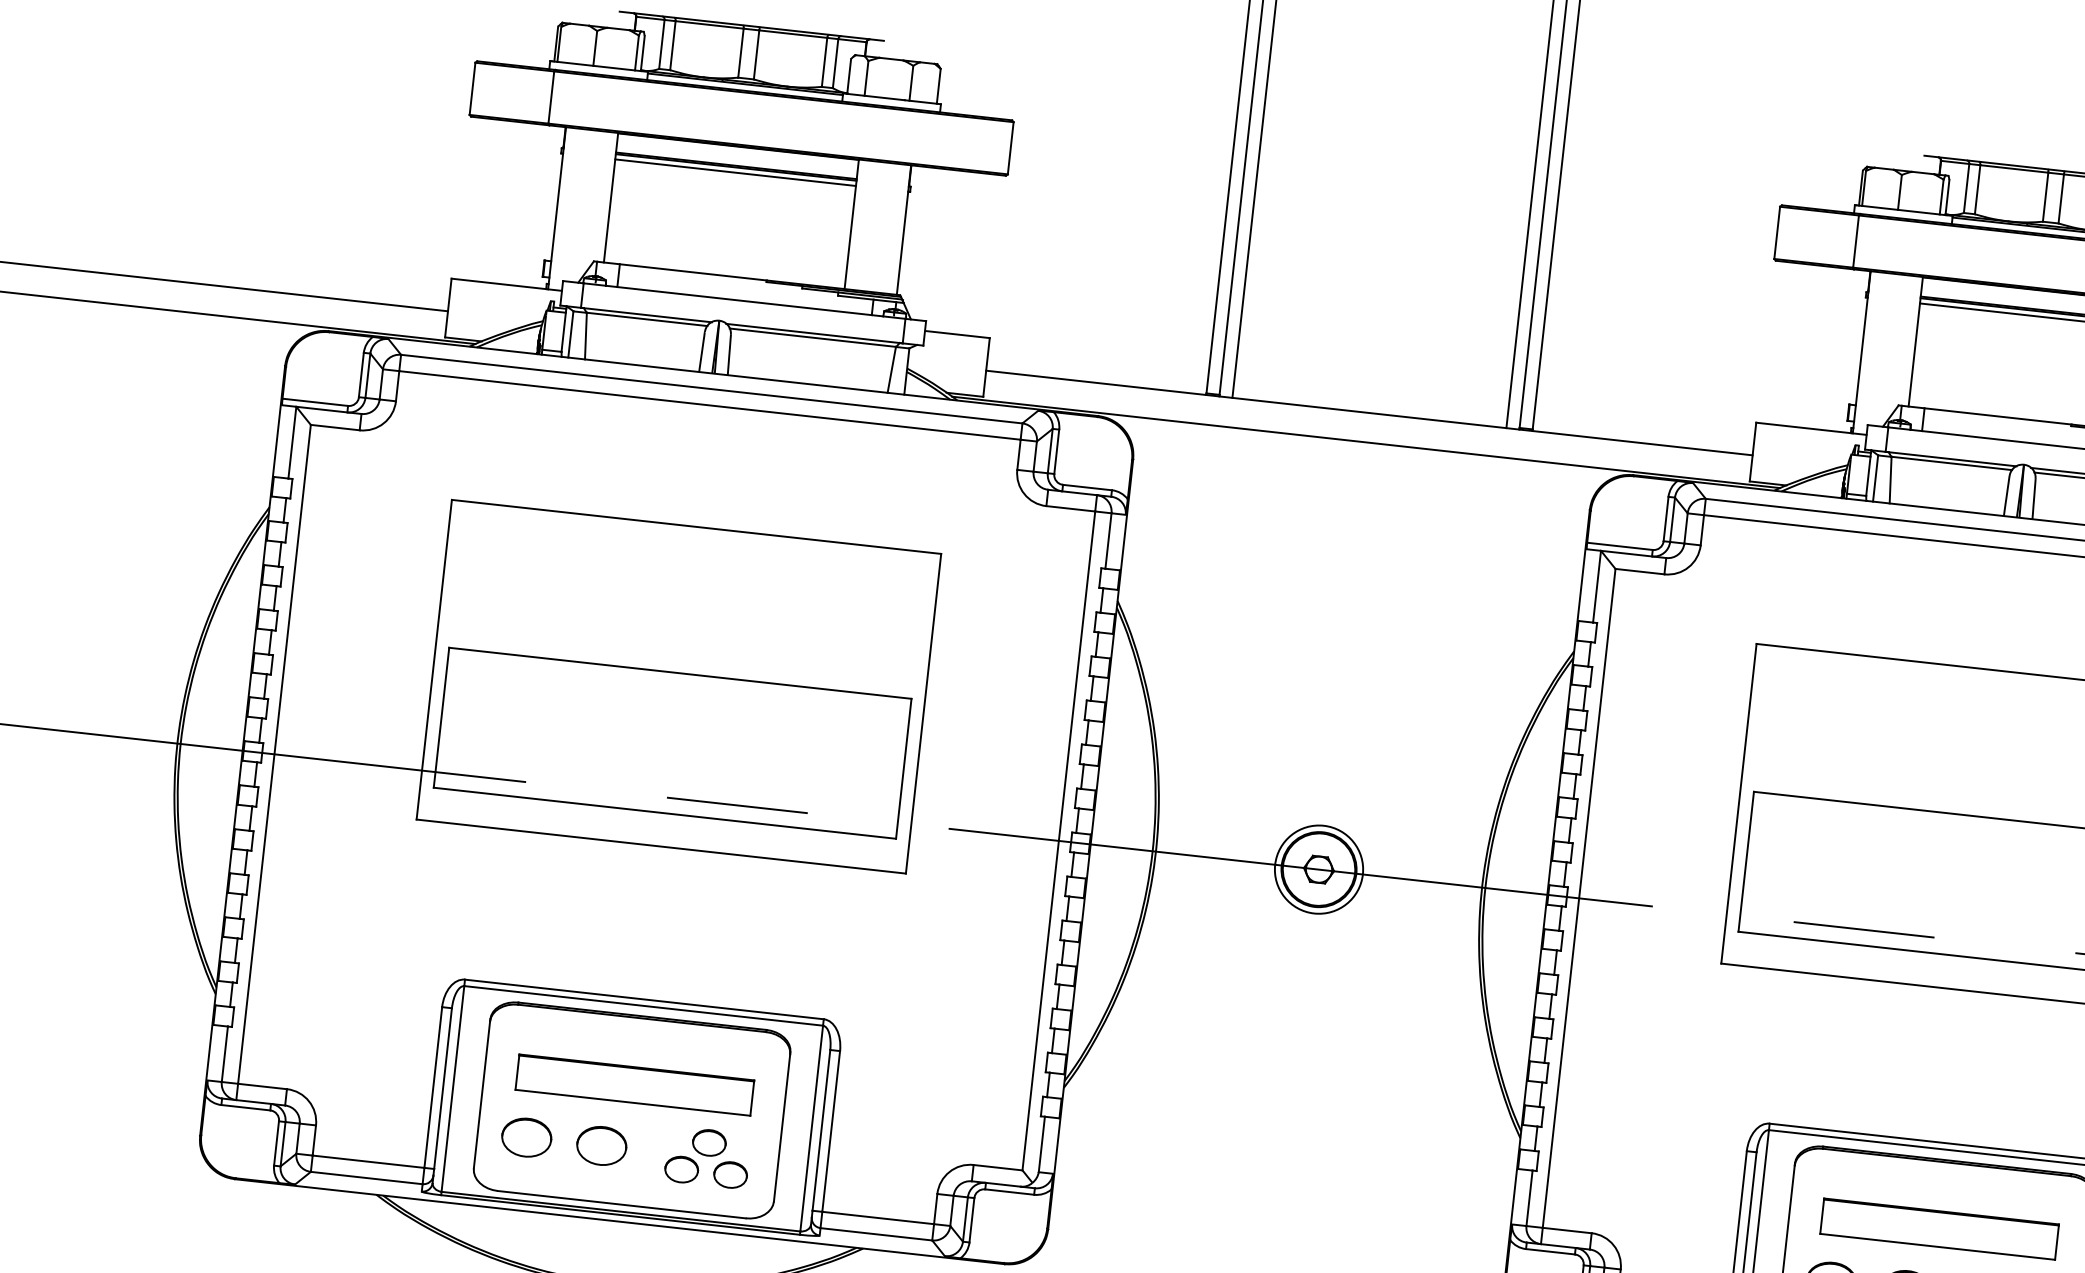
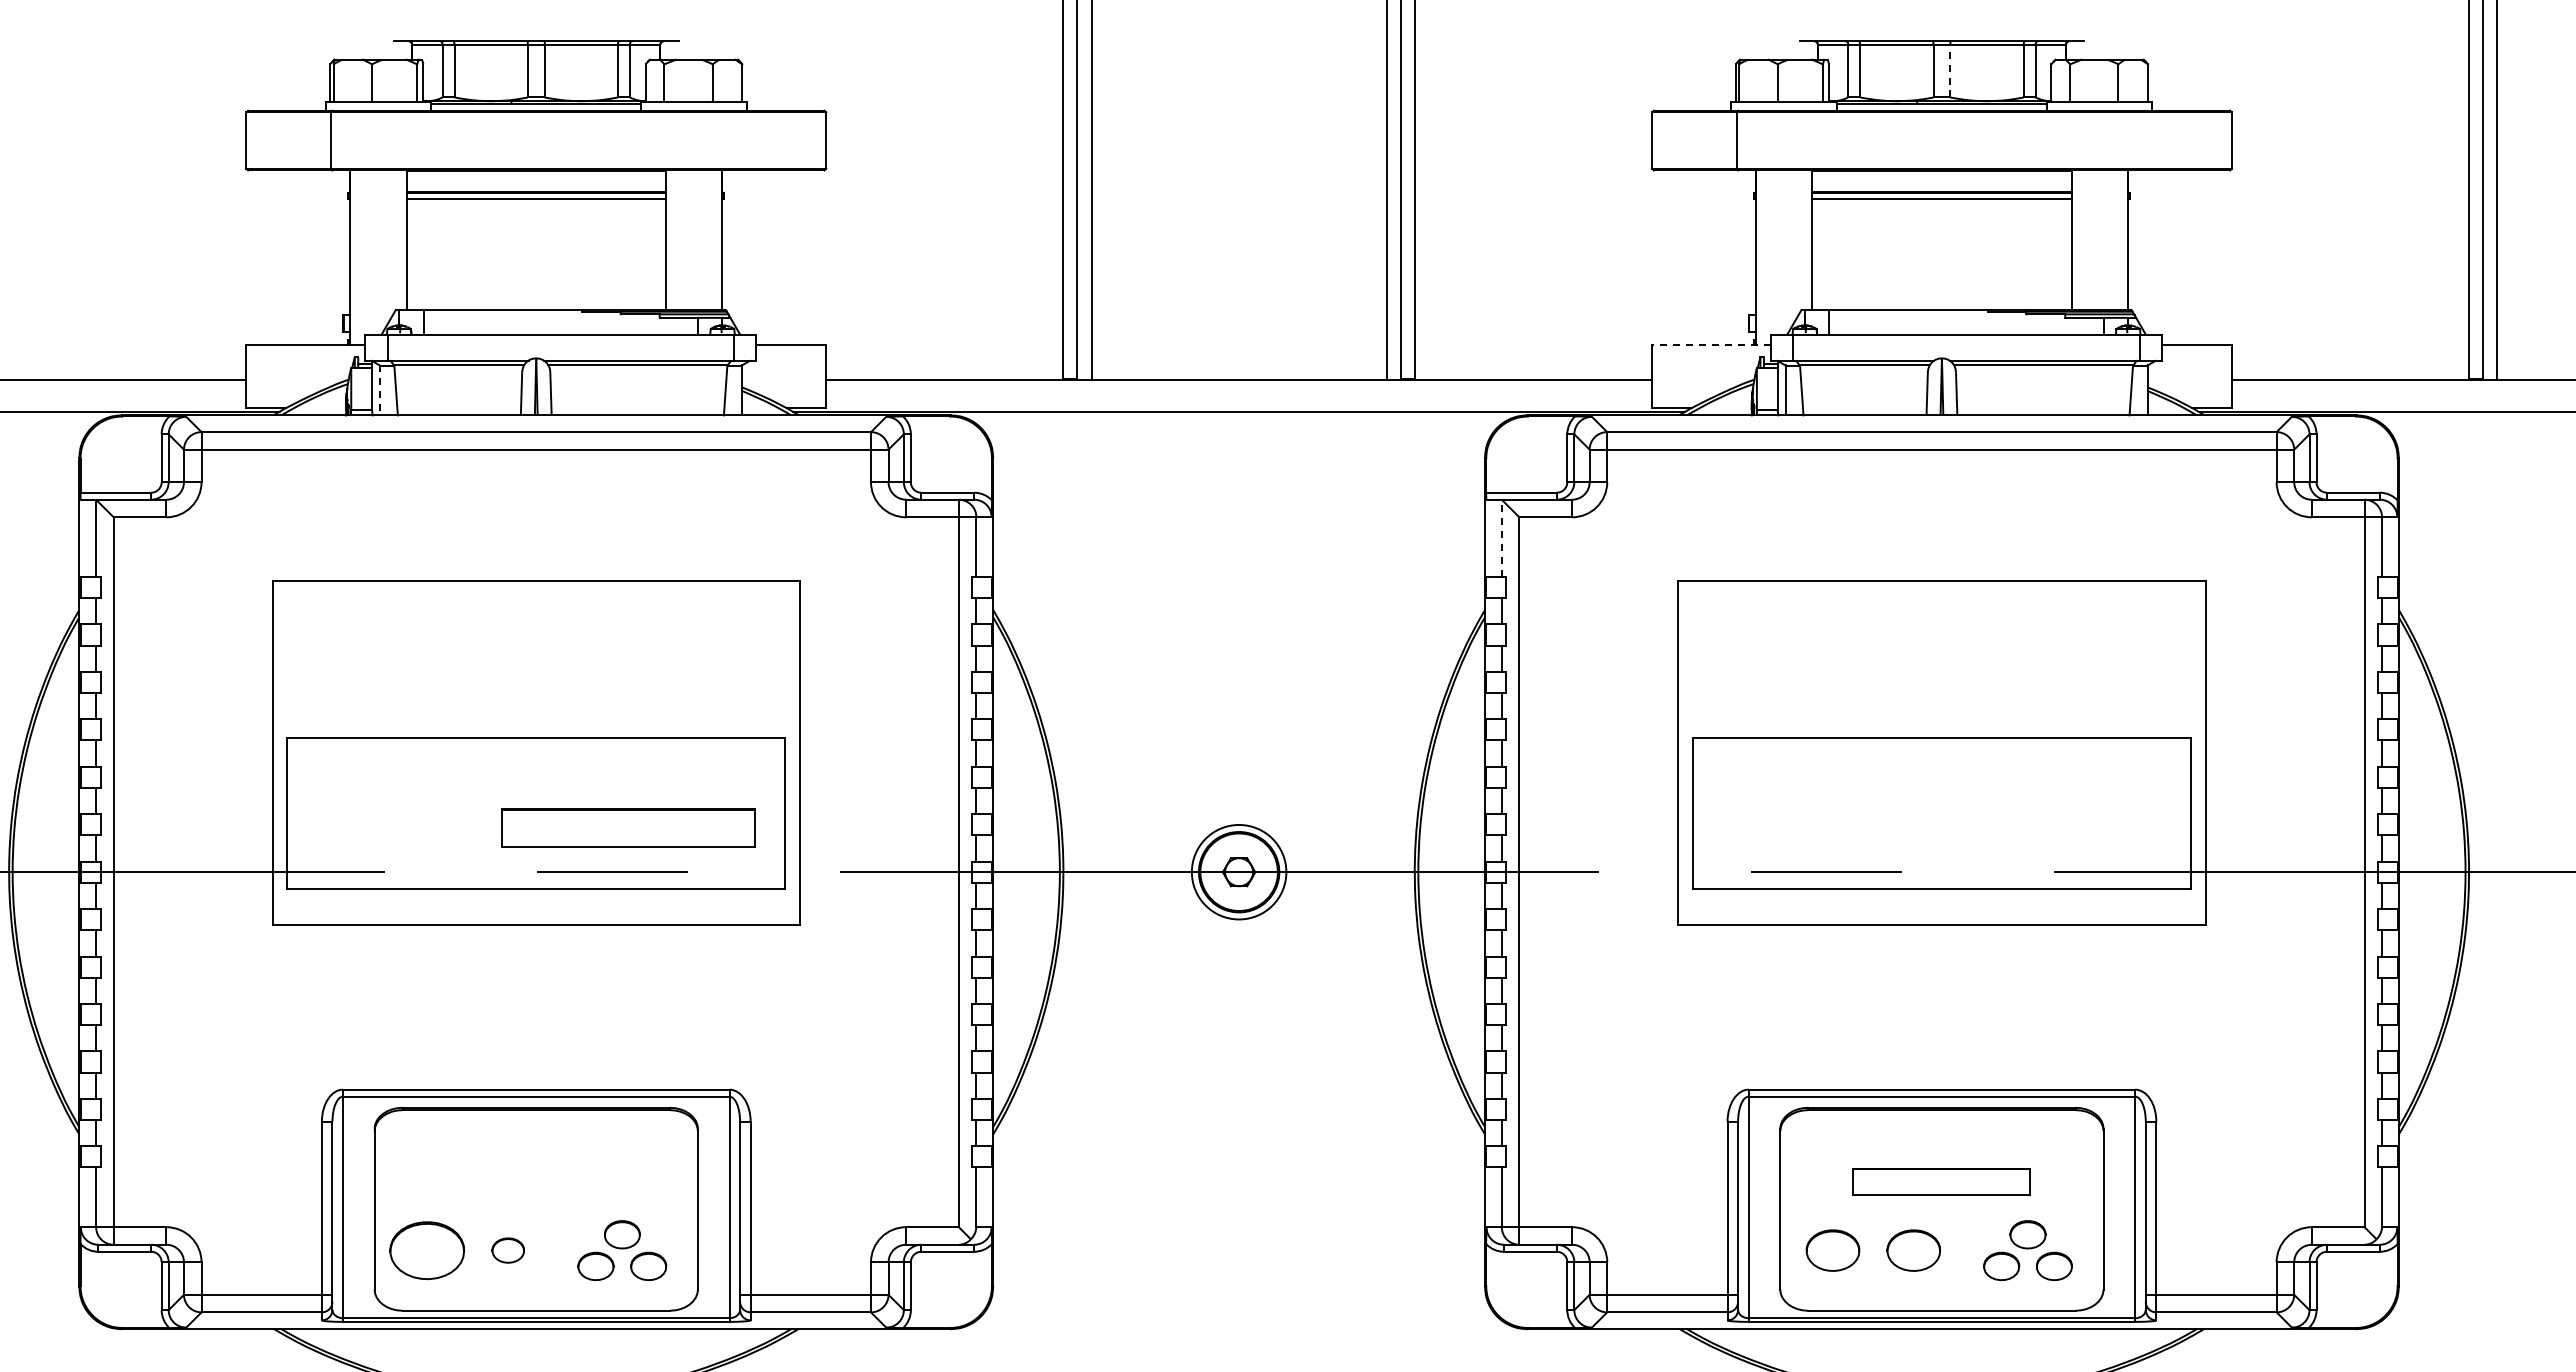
line: (2061, 198) -> (1950, 70), solid -> dashed
line: (570, 334) -> (379, 390), solid -> dashed
line: (1810, 429) -> (1710, 345), solid -> dashed
line: (1596, 586) -> (1501, 538), solid -> dashed
part: (635, 1084) -> (628, 827), moved
part: (526, 1137) -> (427, 1250), size x1.4
part: (602, 1145) -> (508, 1250), size x0.6
part: (1939, 1228) -> (1941, 1181), size x0.7

